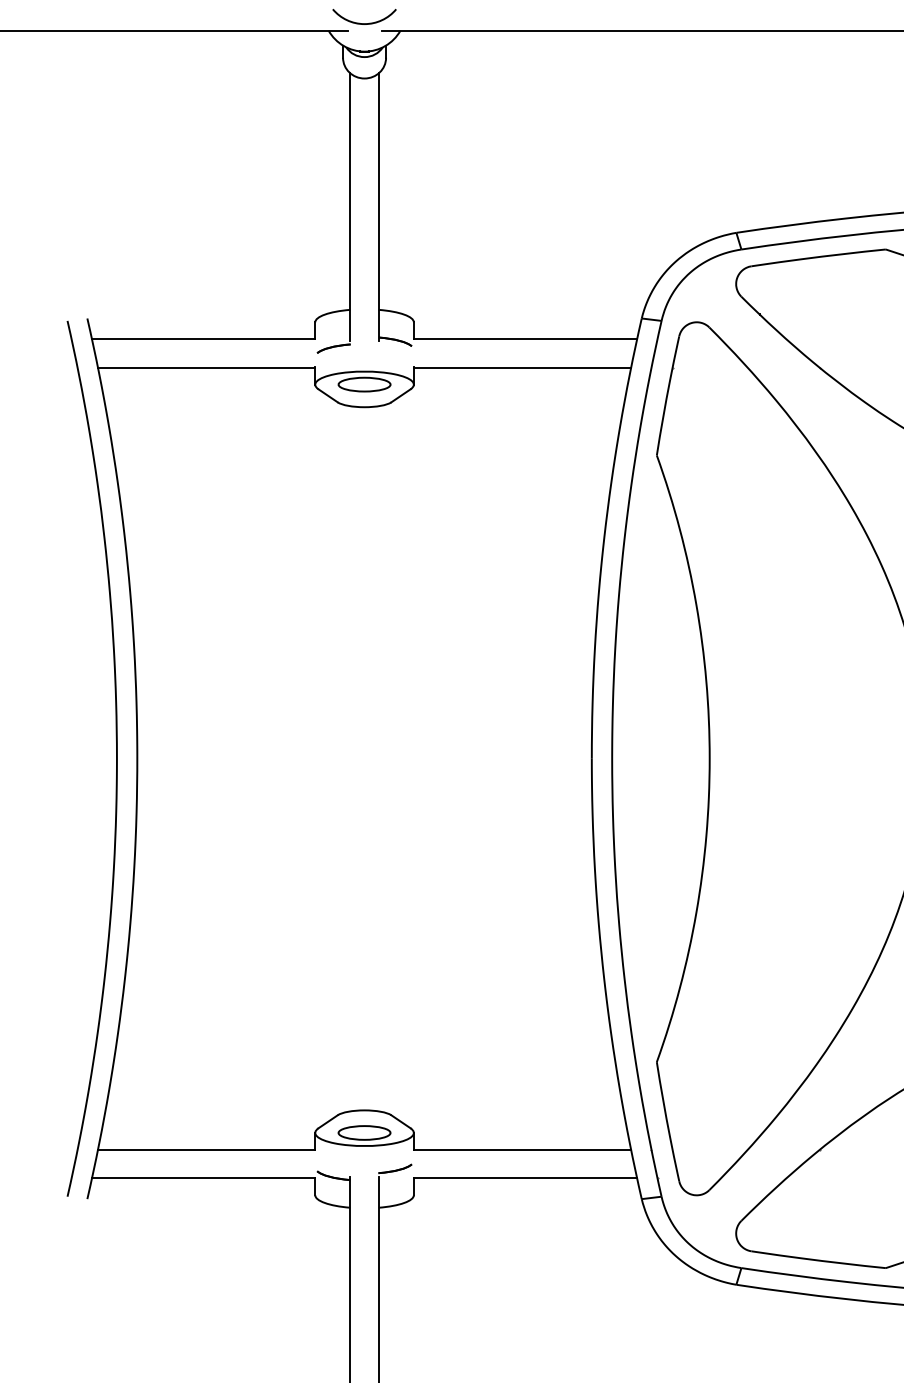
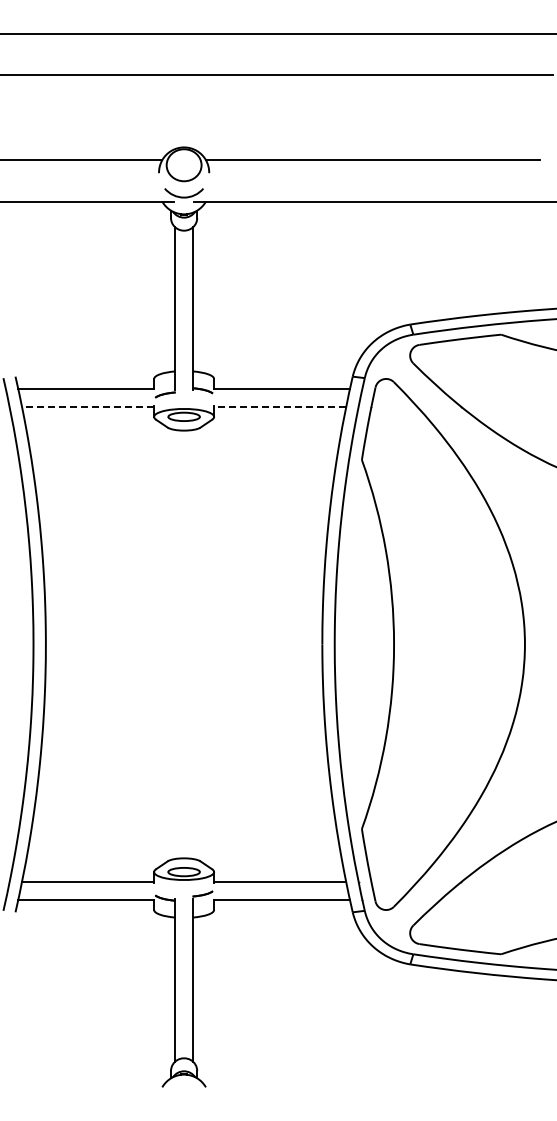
line: (205, 367) -> (87, 406), solid -> dashed
line: (521, 367) -> (279, 406), solid -> dashed

